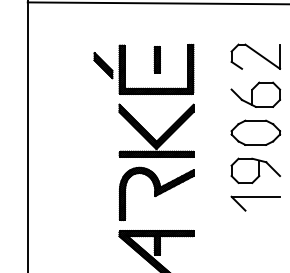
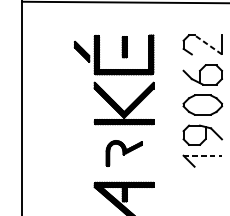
line: (262, 56) -> (208, 44), solid -> dashed
part: (156, 193) -> (124, 153), size x0.6
line: (256, 196) -> (203, 155), solid -> dashed

